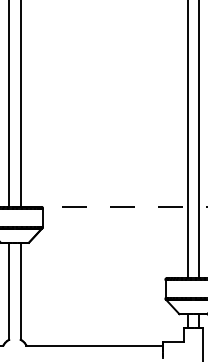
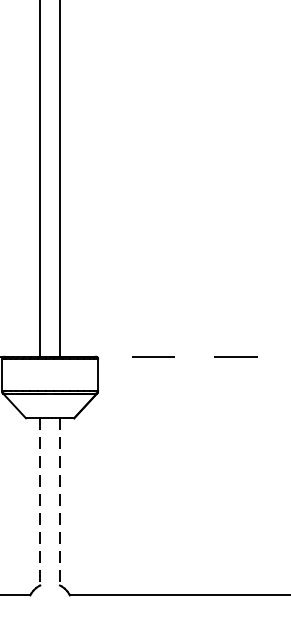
line: (9, 291) -> (40, 502), solid -> dashed
line: (20, 291) -> (59, 502), solid -> dashed

